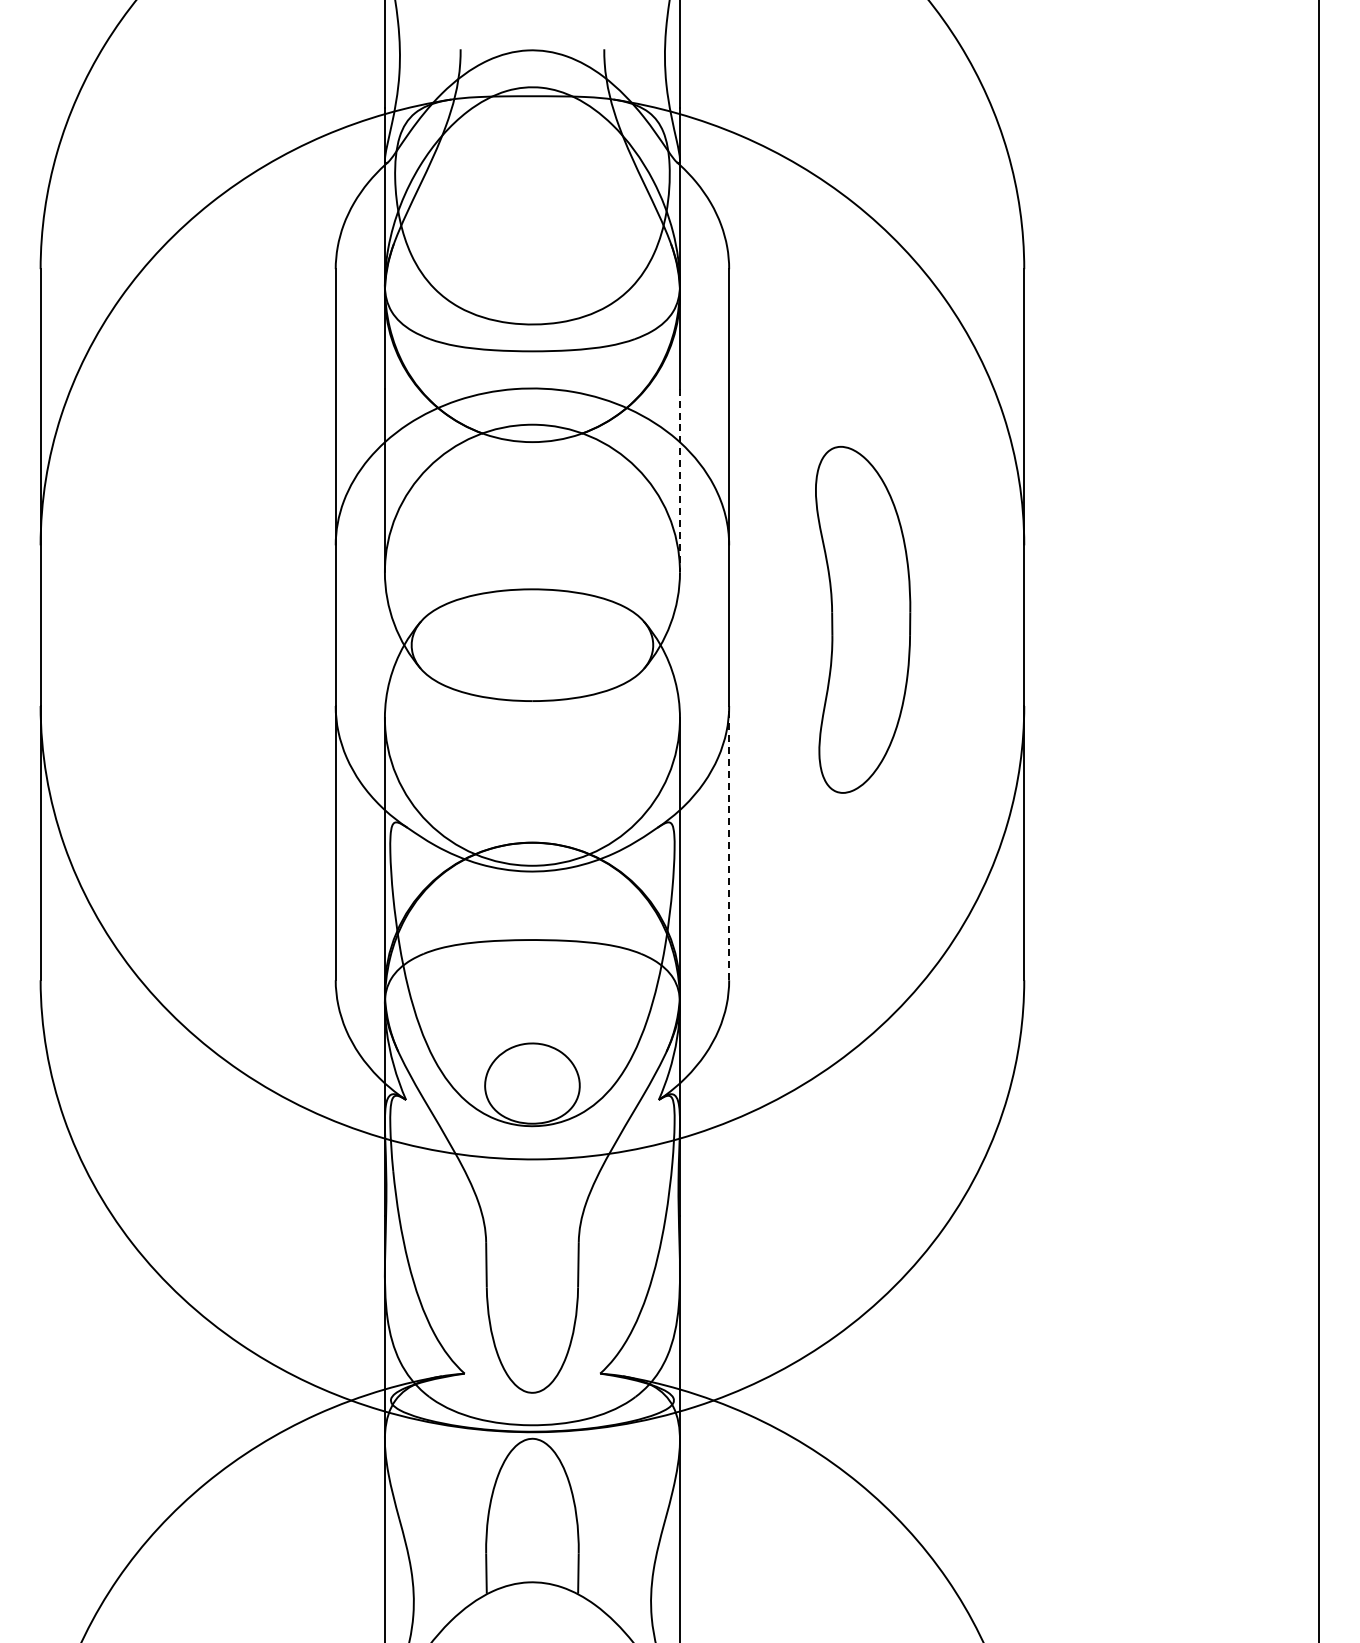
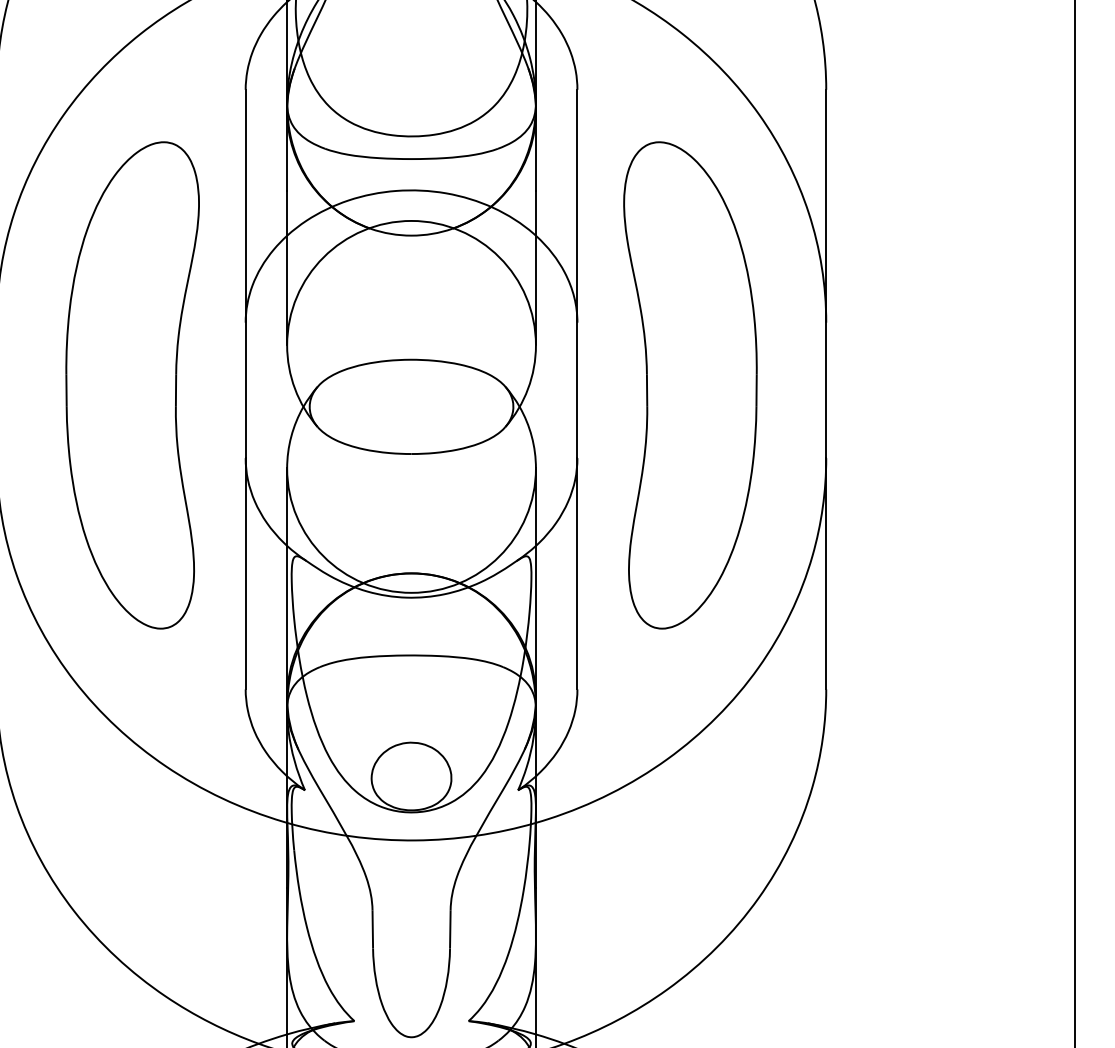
line: (679, 480) -> (535, 267), dashed -> solid
part: (201, 619) -> (132, 385), added
part: (862, 619) -> (689, 385), size x1.67
line: (729, 842) -> (577, 573), dashed -> solid

